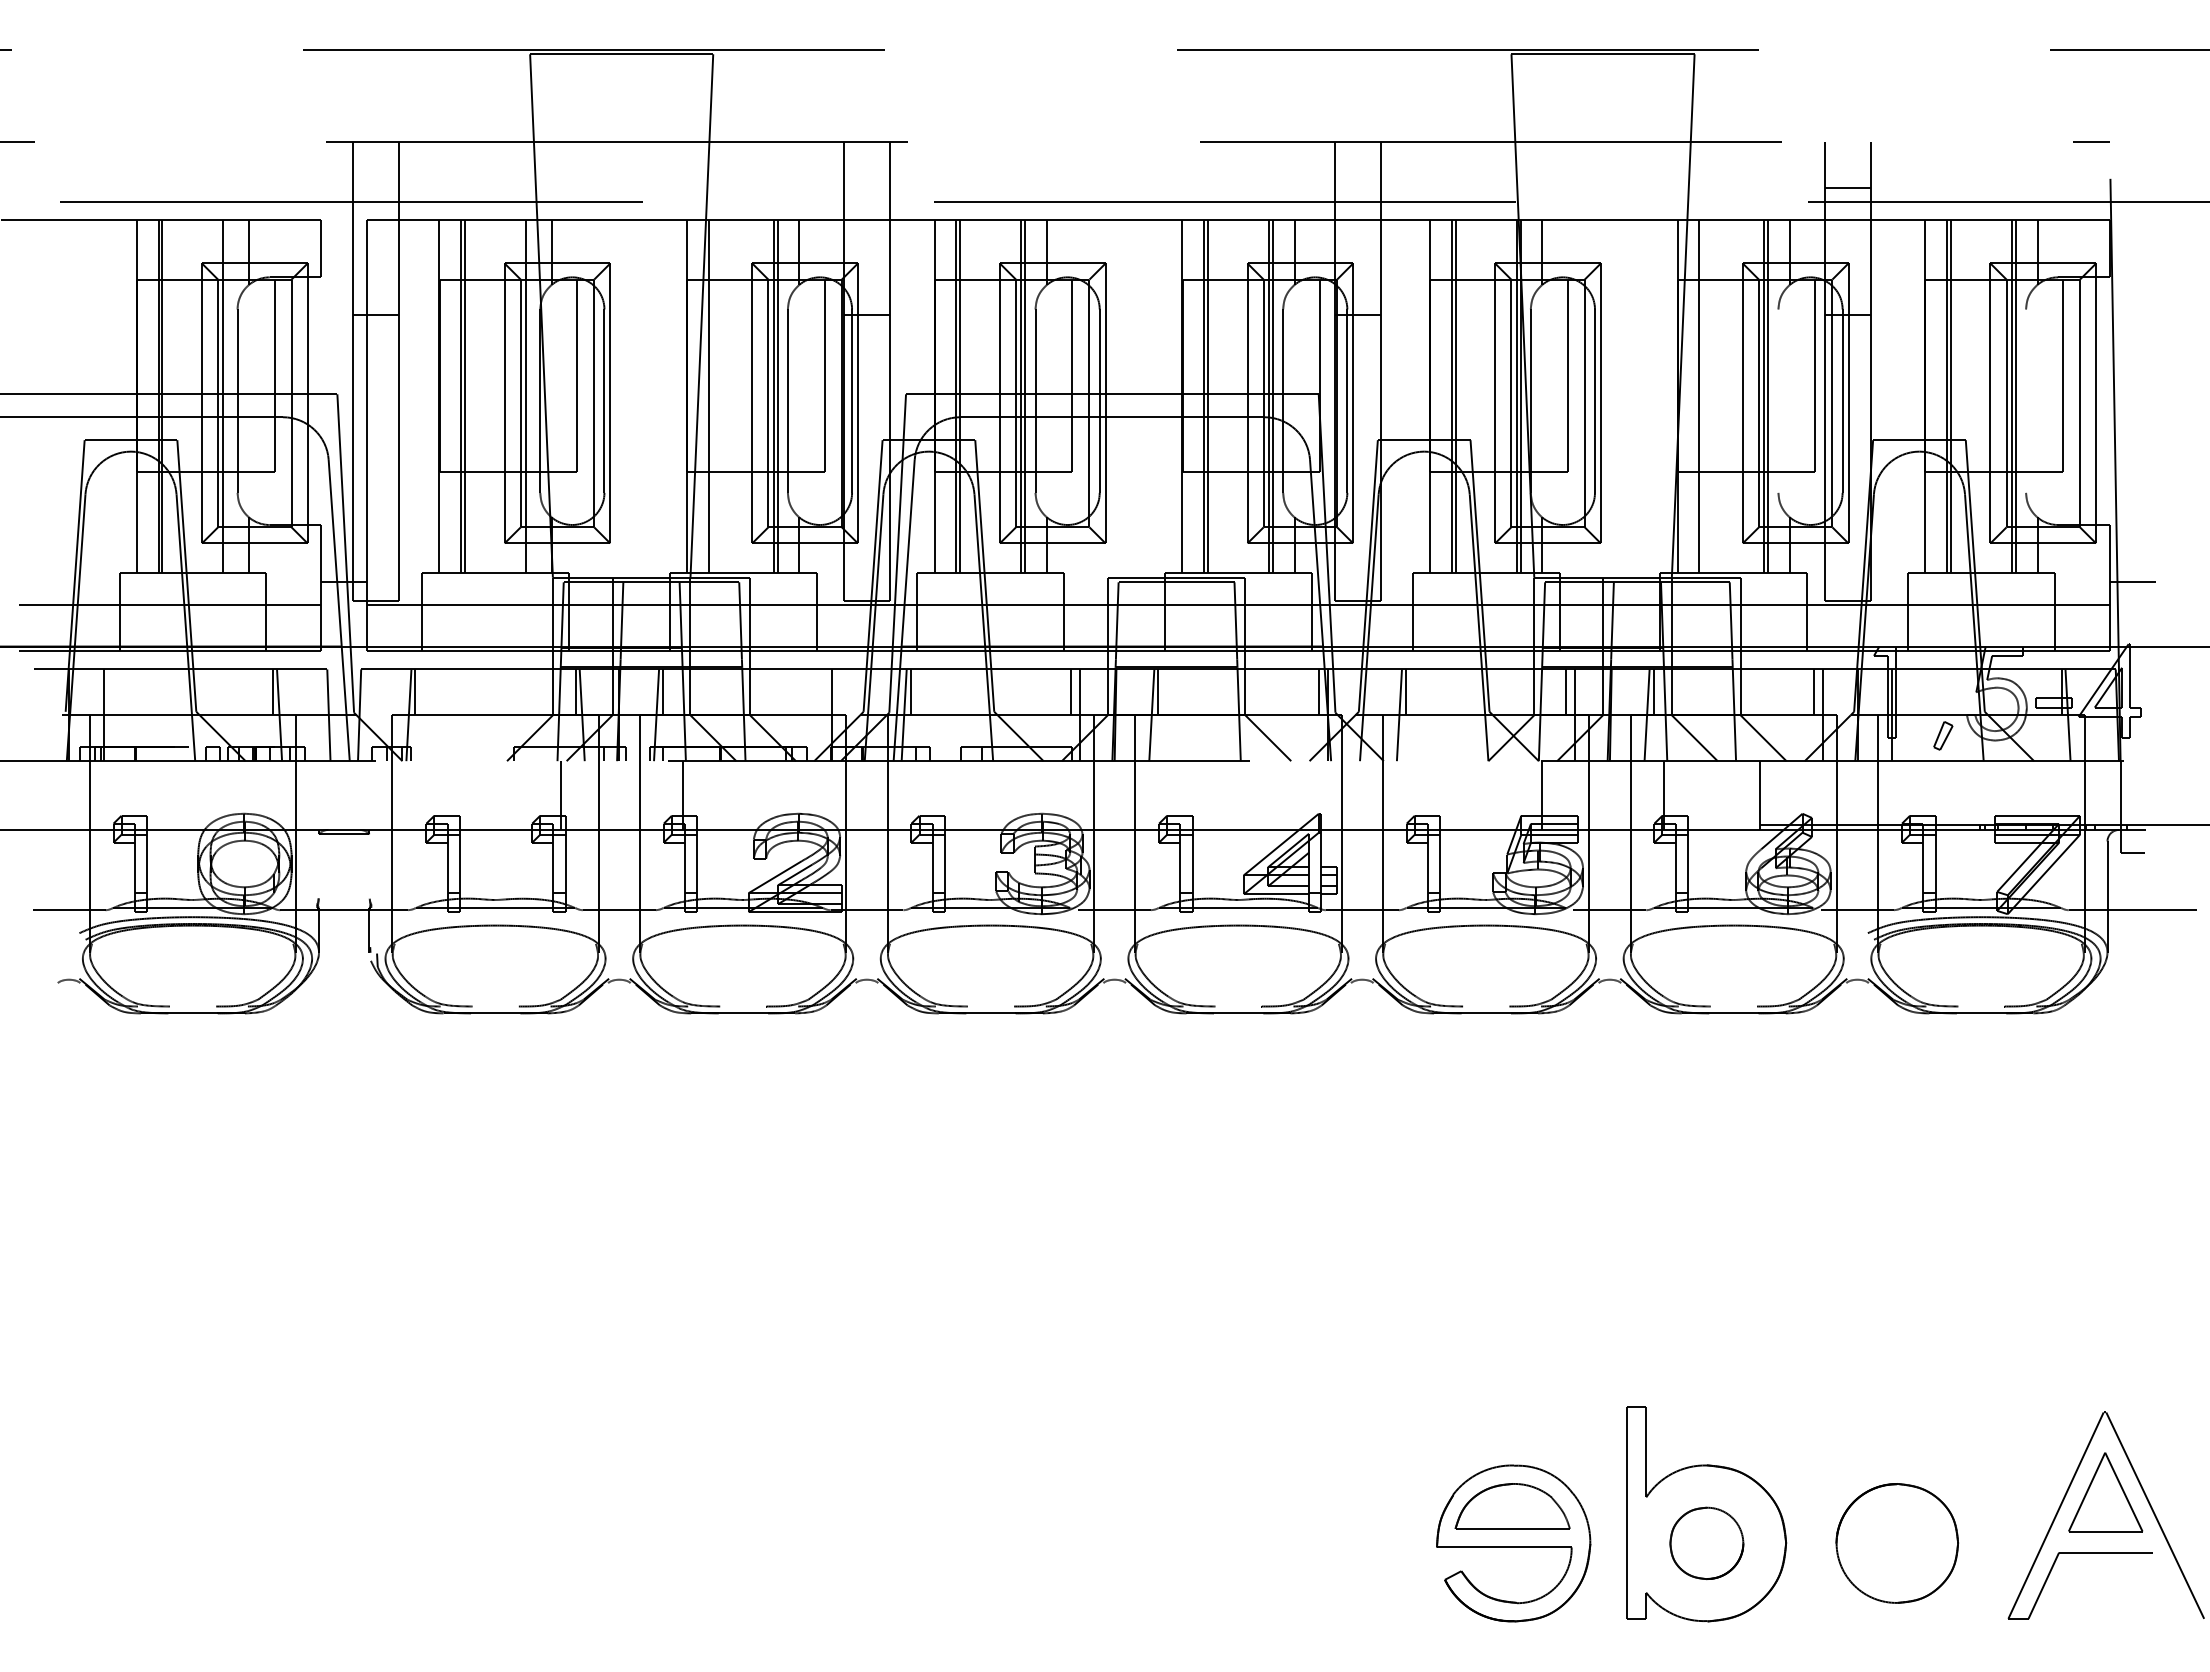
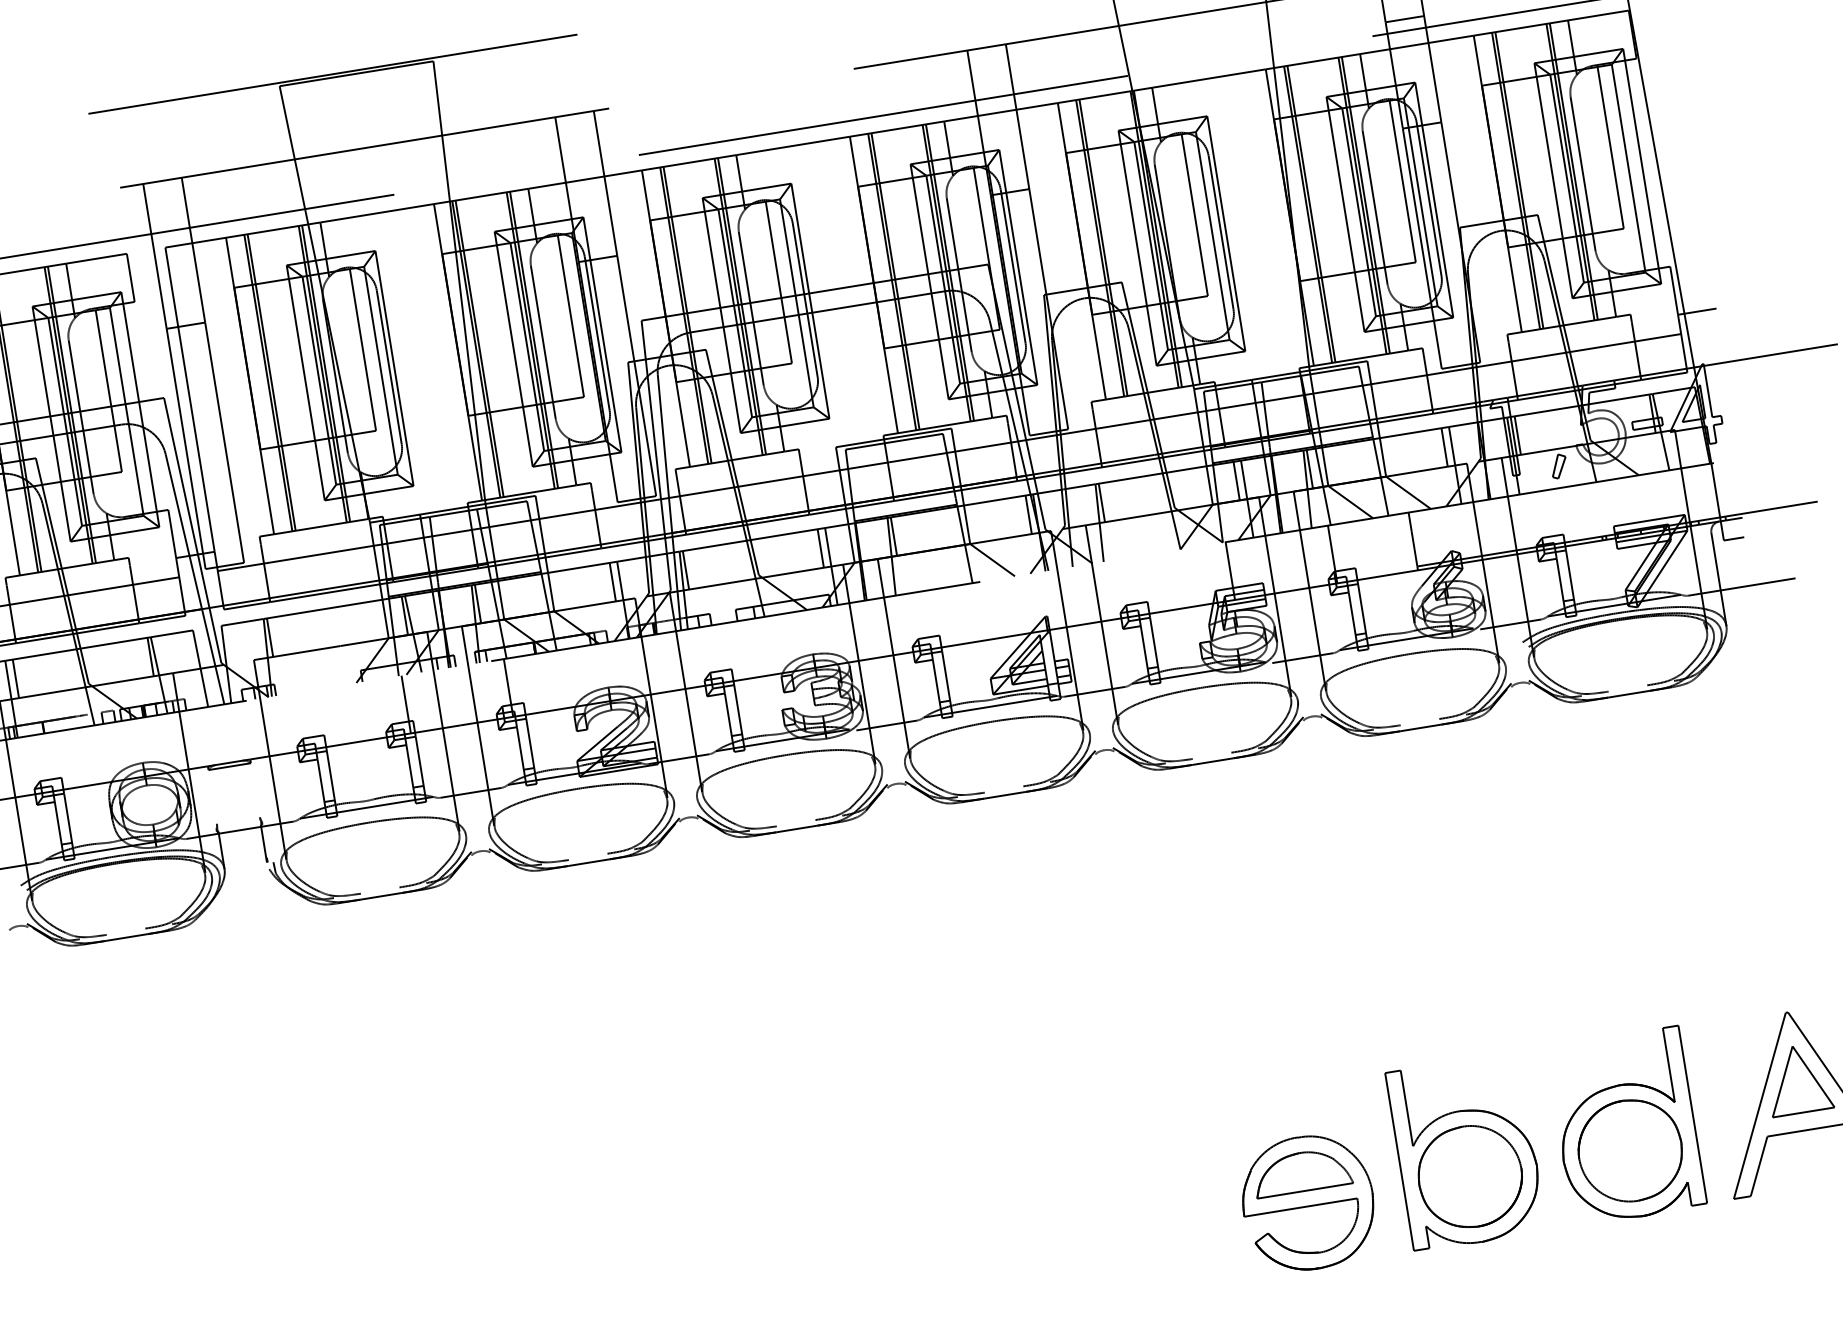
line: (227, 396) -> (72, 414), added
line: (529, 396) -> (325, 373), added
line: (712, 396) -> (479, 348), added
line: (1703, 396) -> (1311, 214), added
line: (1778, 400) -> (1375, 207), added
line: (2026, 400) -> (1583, 173), added
line: (112, 692) -> (15, 678), added
line: (823, 692) -> (612, 582), added
line: (1901, 692) -> (1518, 435), added
part: (1897, 1514) -> (1626, 1126), added
part: (1706, 1543) -> (1470, 1176), size x1.67

